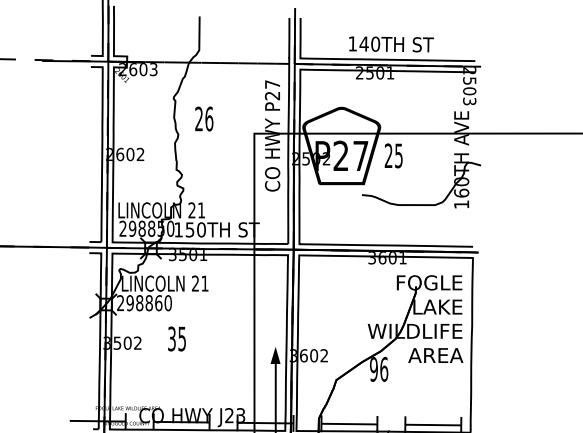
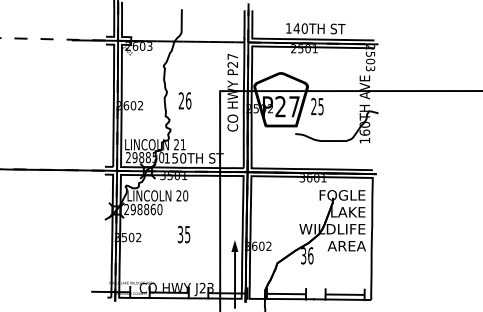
text: (203, 118) -> (184, 100), moved
text: (204, 283) -> (185, 195), 21 -> 20
text: (176, 338) -> (183, 234), moved
text: (373, 368) -> (303, 255), 96 -> 36

